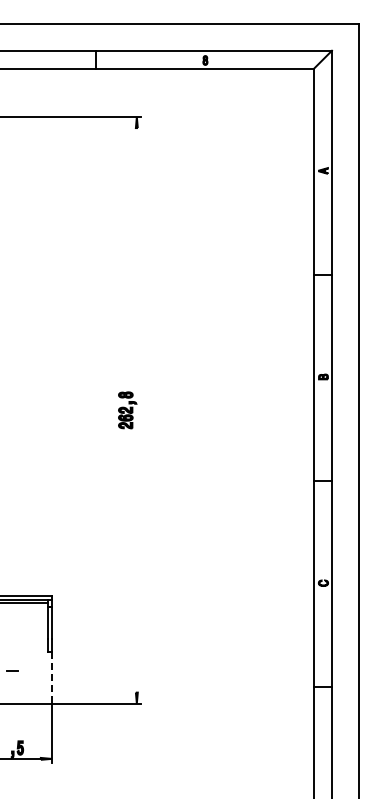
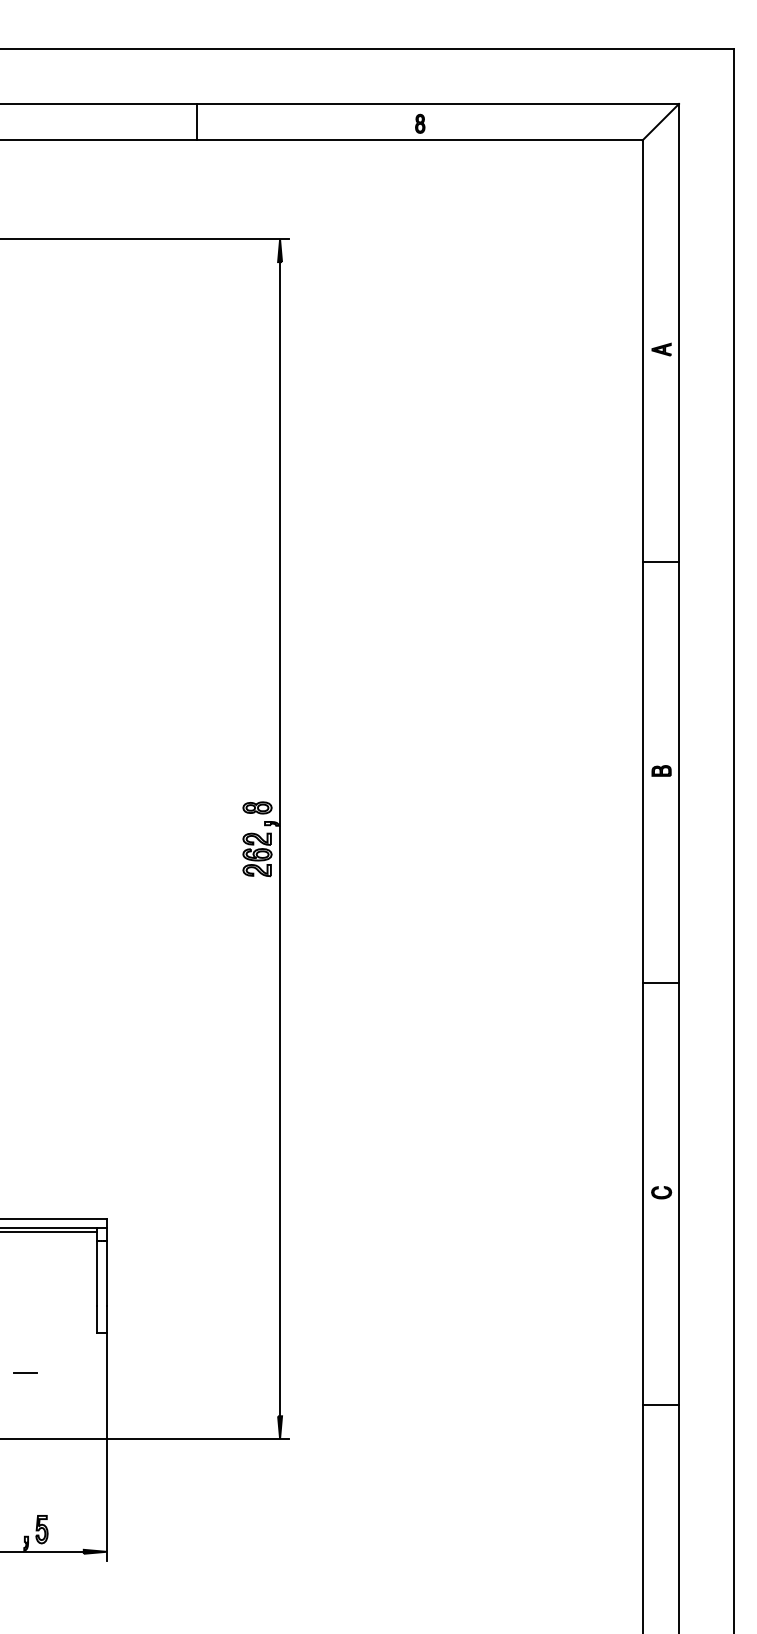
line: (136, 410) -> (279, 839), added
line: (51, 677) -> (105, 1385), dashed -> solid

